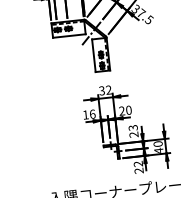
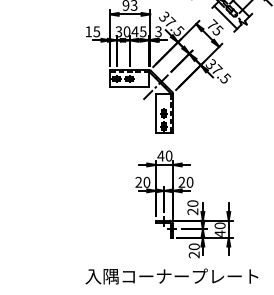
text: (104, 90) -> (164, 155), 32 -> 40
text: (88, 113) -> (142, 181), 16 -> 20
text: (132, 127) -> (192, 203), 23 -> 20
text: (138, 163) -> (194, 246), 22 -> 20

